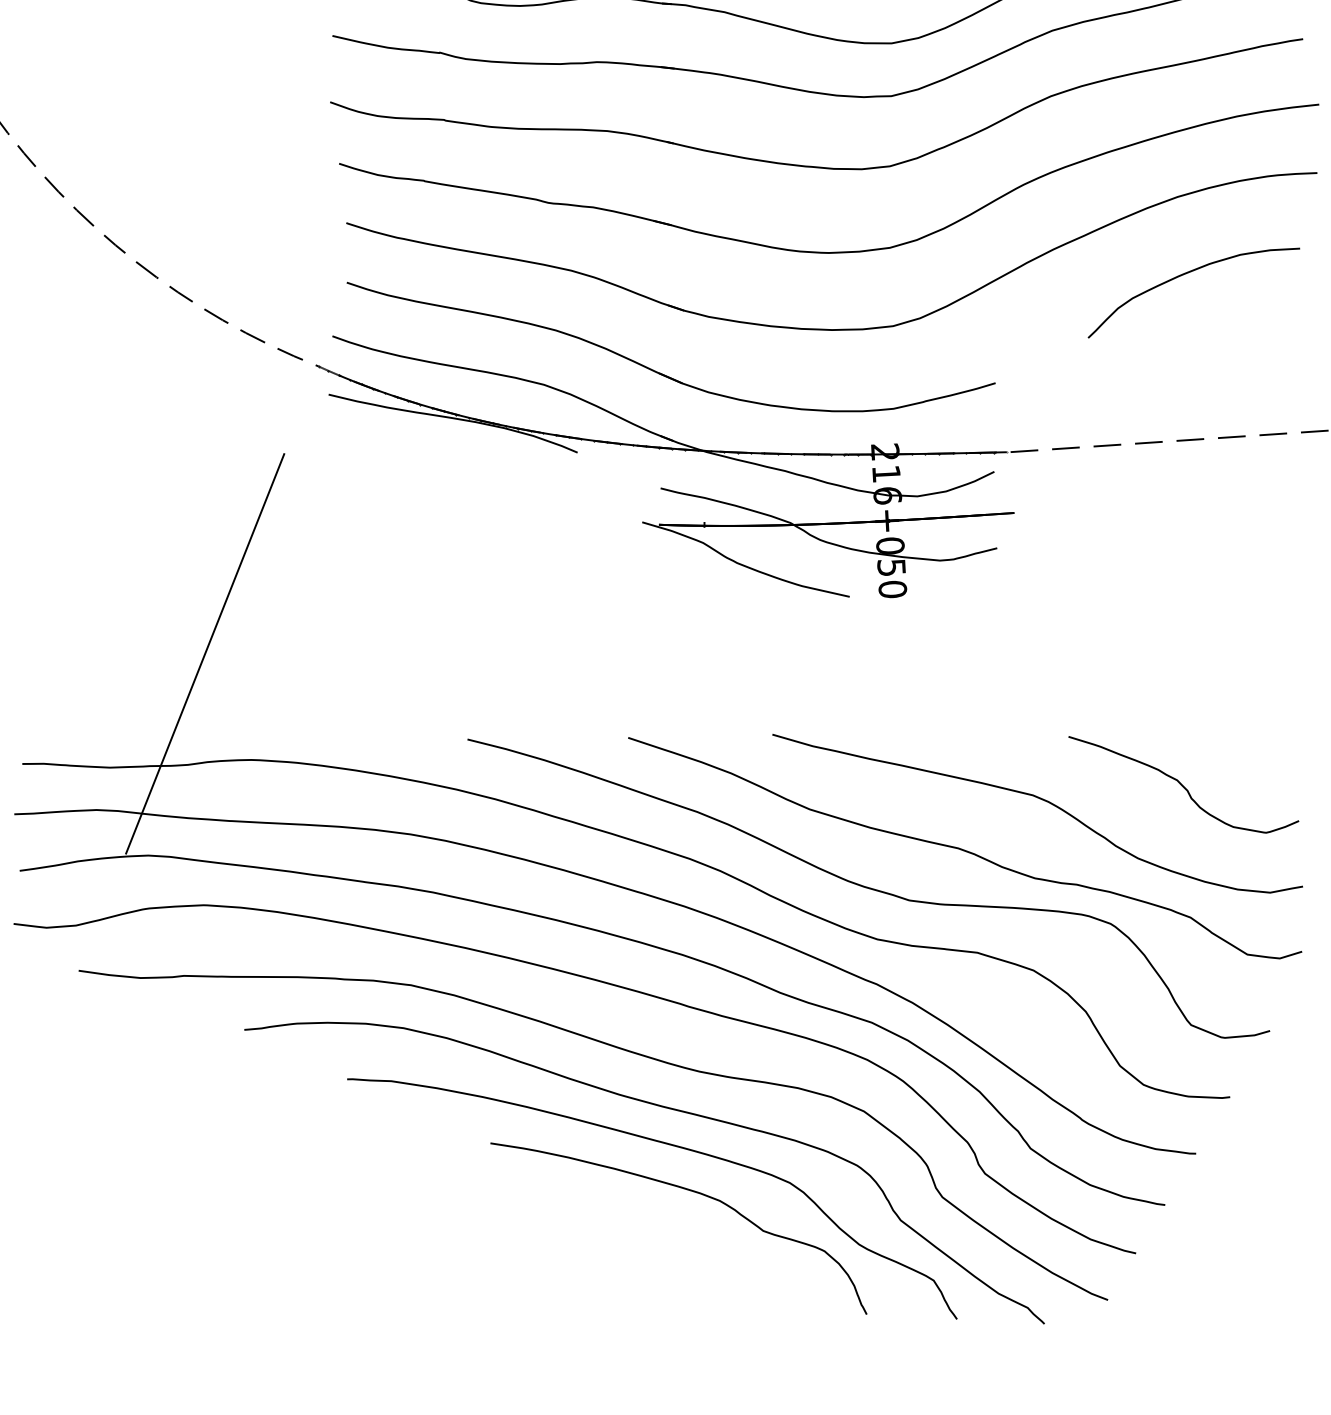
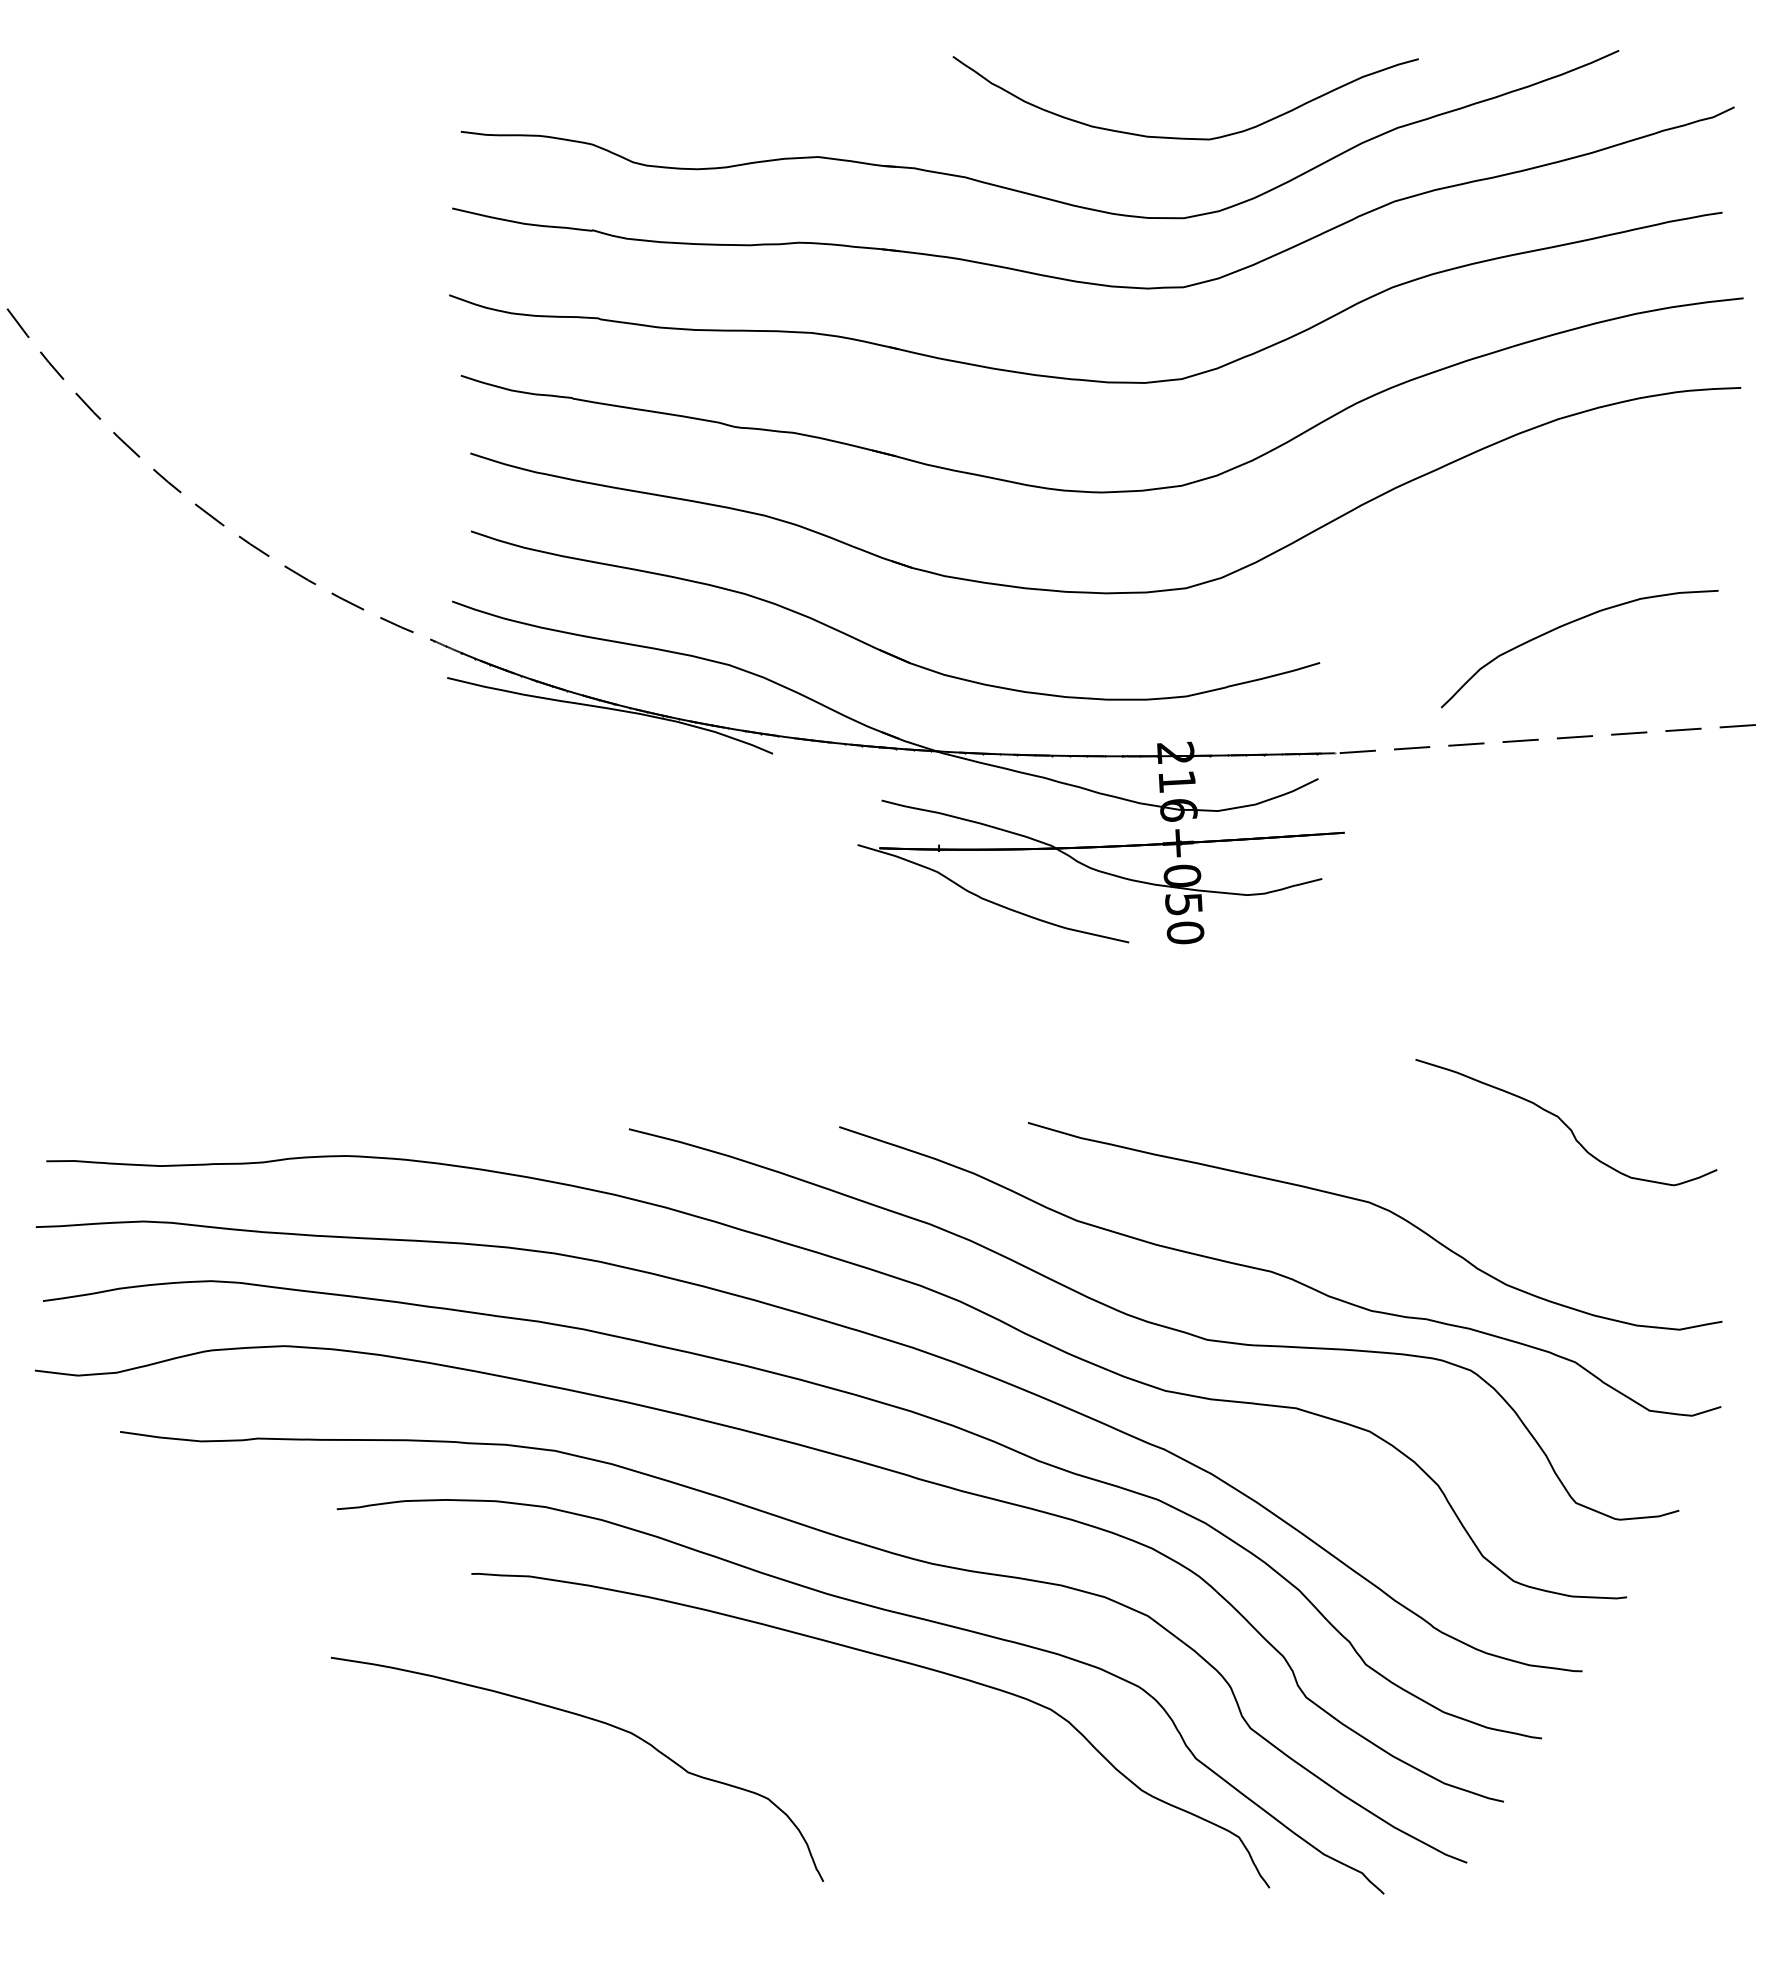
curve: (1187, 273) -> (1571, 623), moved
line: (205, 653) -> (285, 1016), removed
curve: (1183, 785) -> (1565, 1123), moved
curve: (690, 1191) -> (592, 1720), moved

